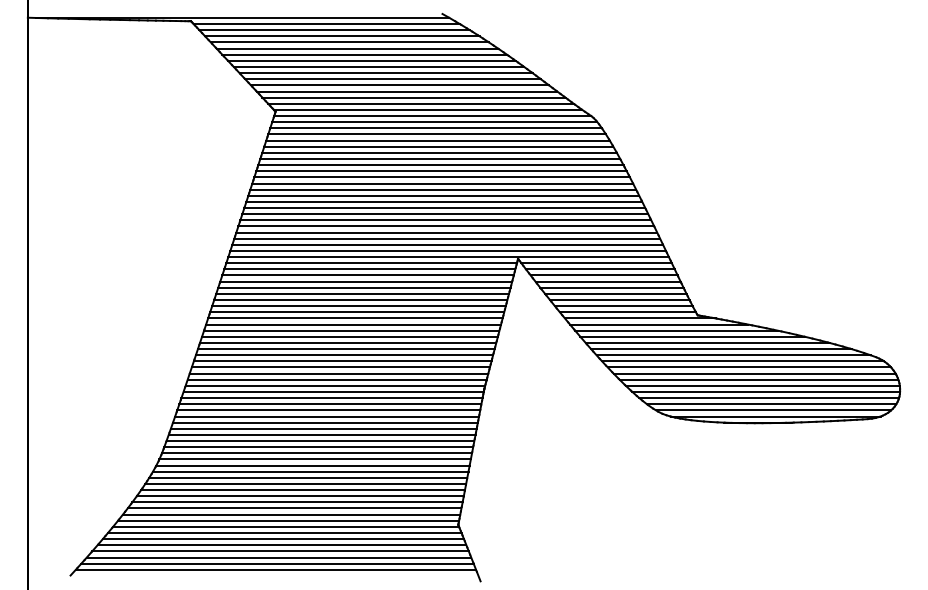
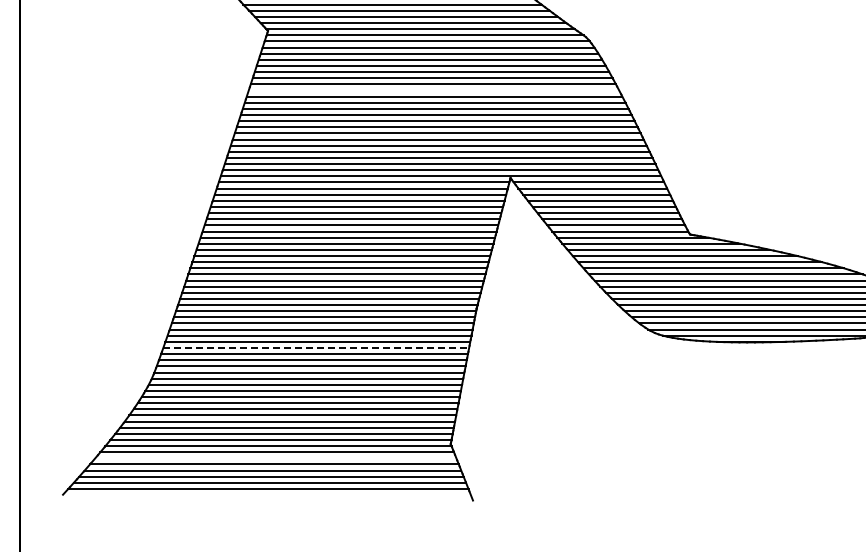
line: (441, 171) -> (433, 90), removed
line: (323, 428) -> (315, 347), solid -> dashed
line: (283, 539) -> (275, 458), removed

